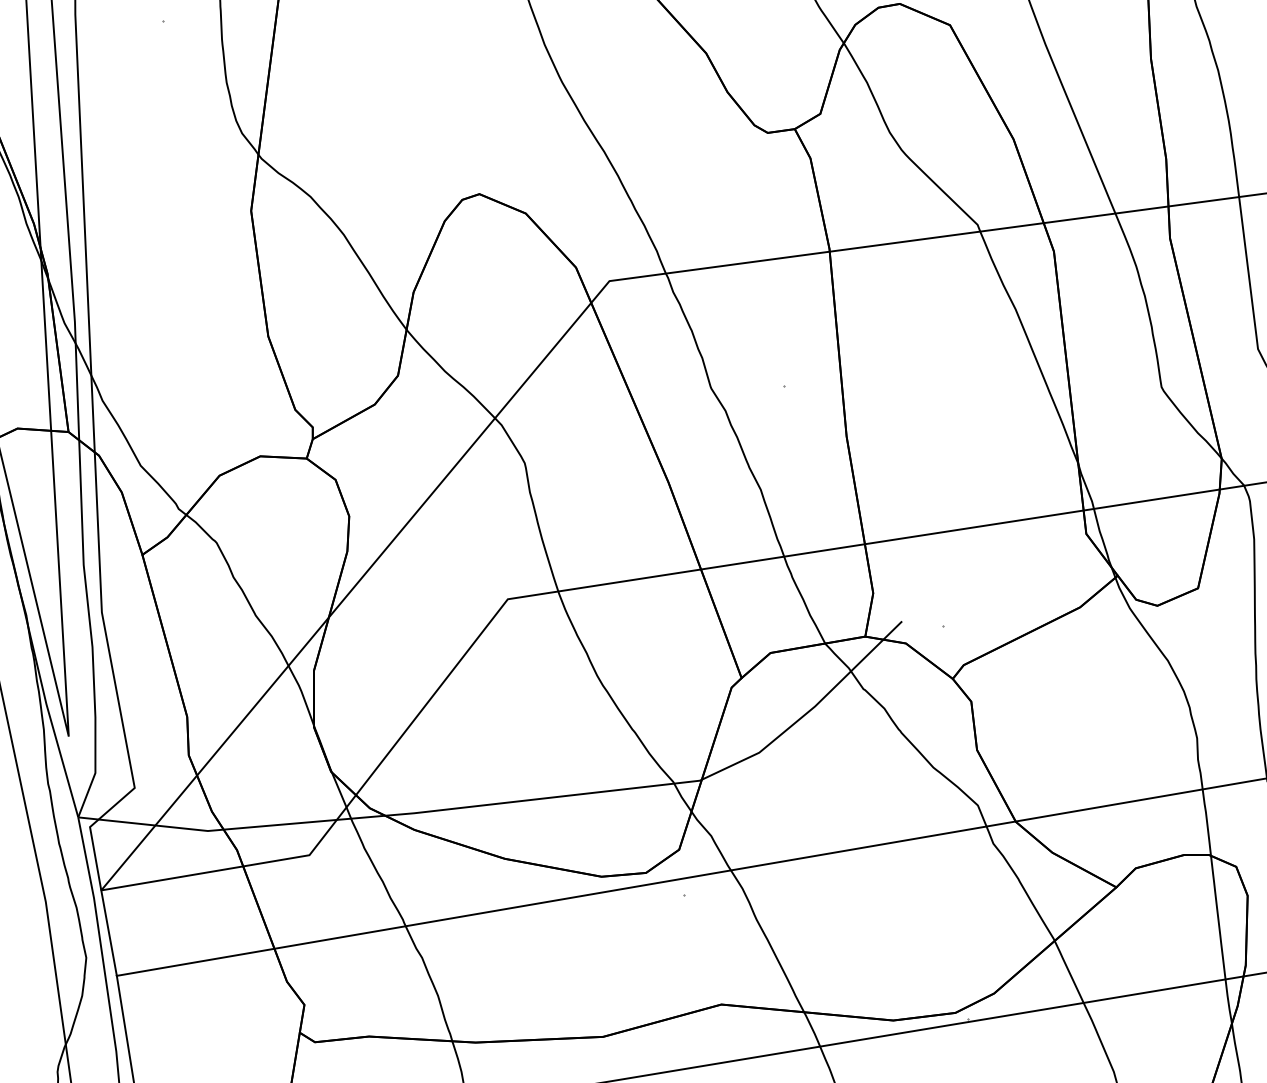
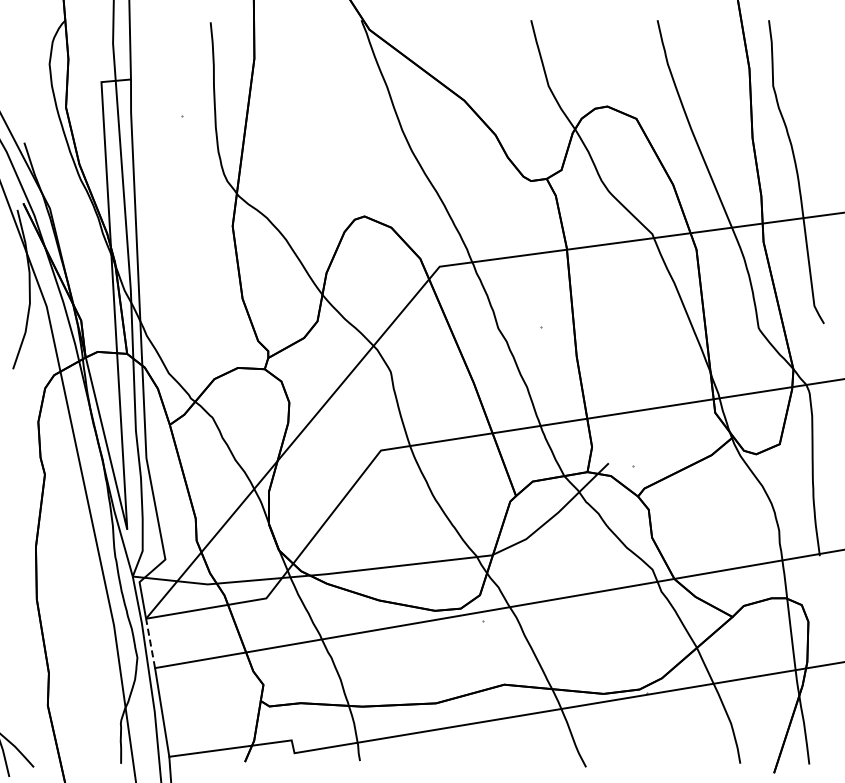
line: (108, 931) -> (150, 642), solid -> dashed

